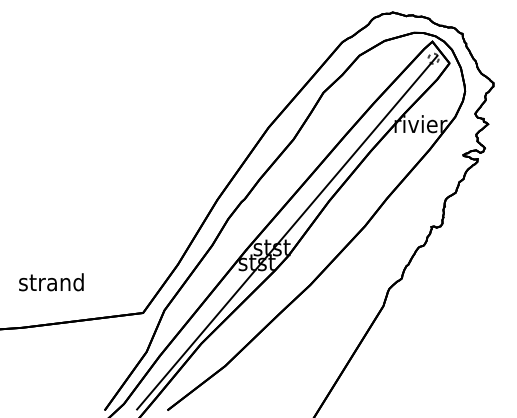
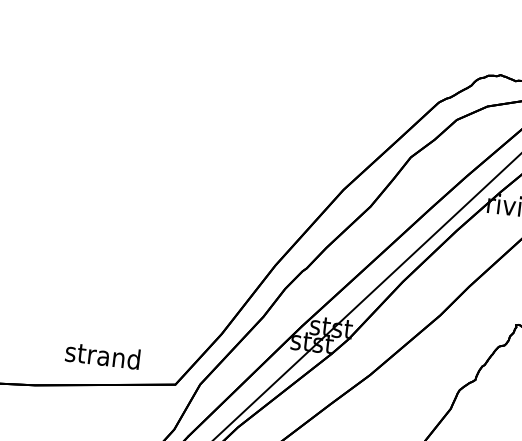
text: (51, 282) -> (102, 355), moved

